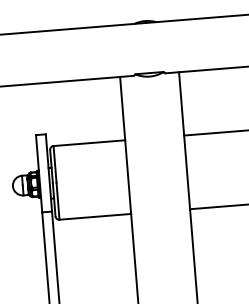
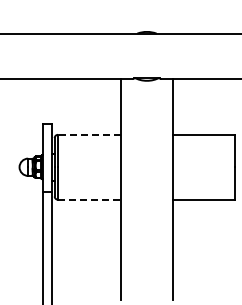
line: (89, 142) -> (89, 134), solid -> dashed
line: (95, 216) -> (89, 199), solid -> dashed

